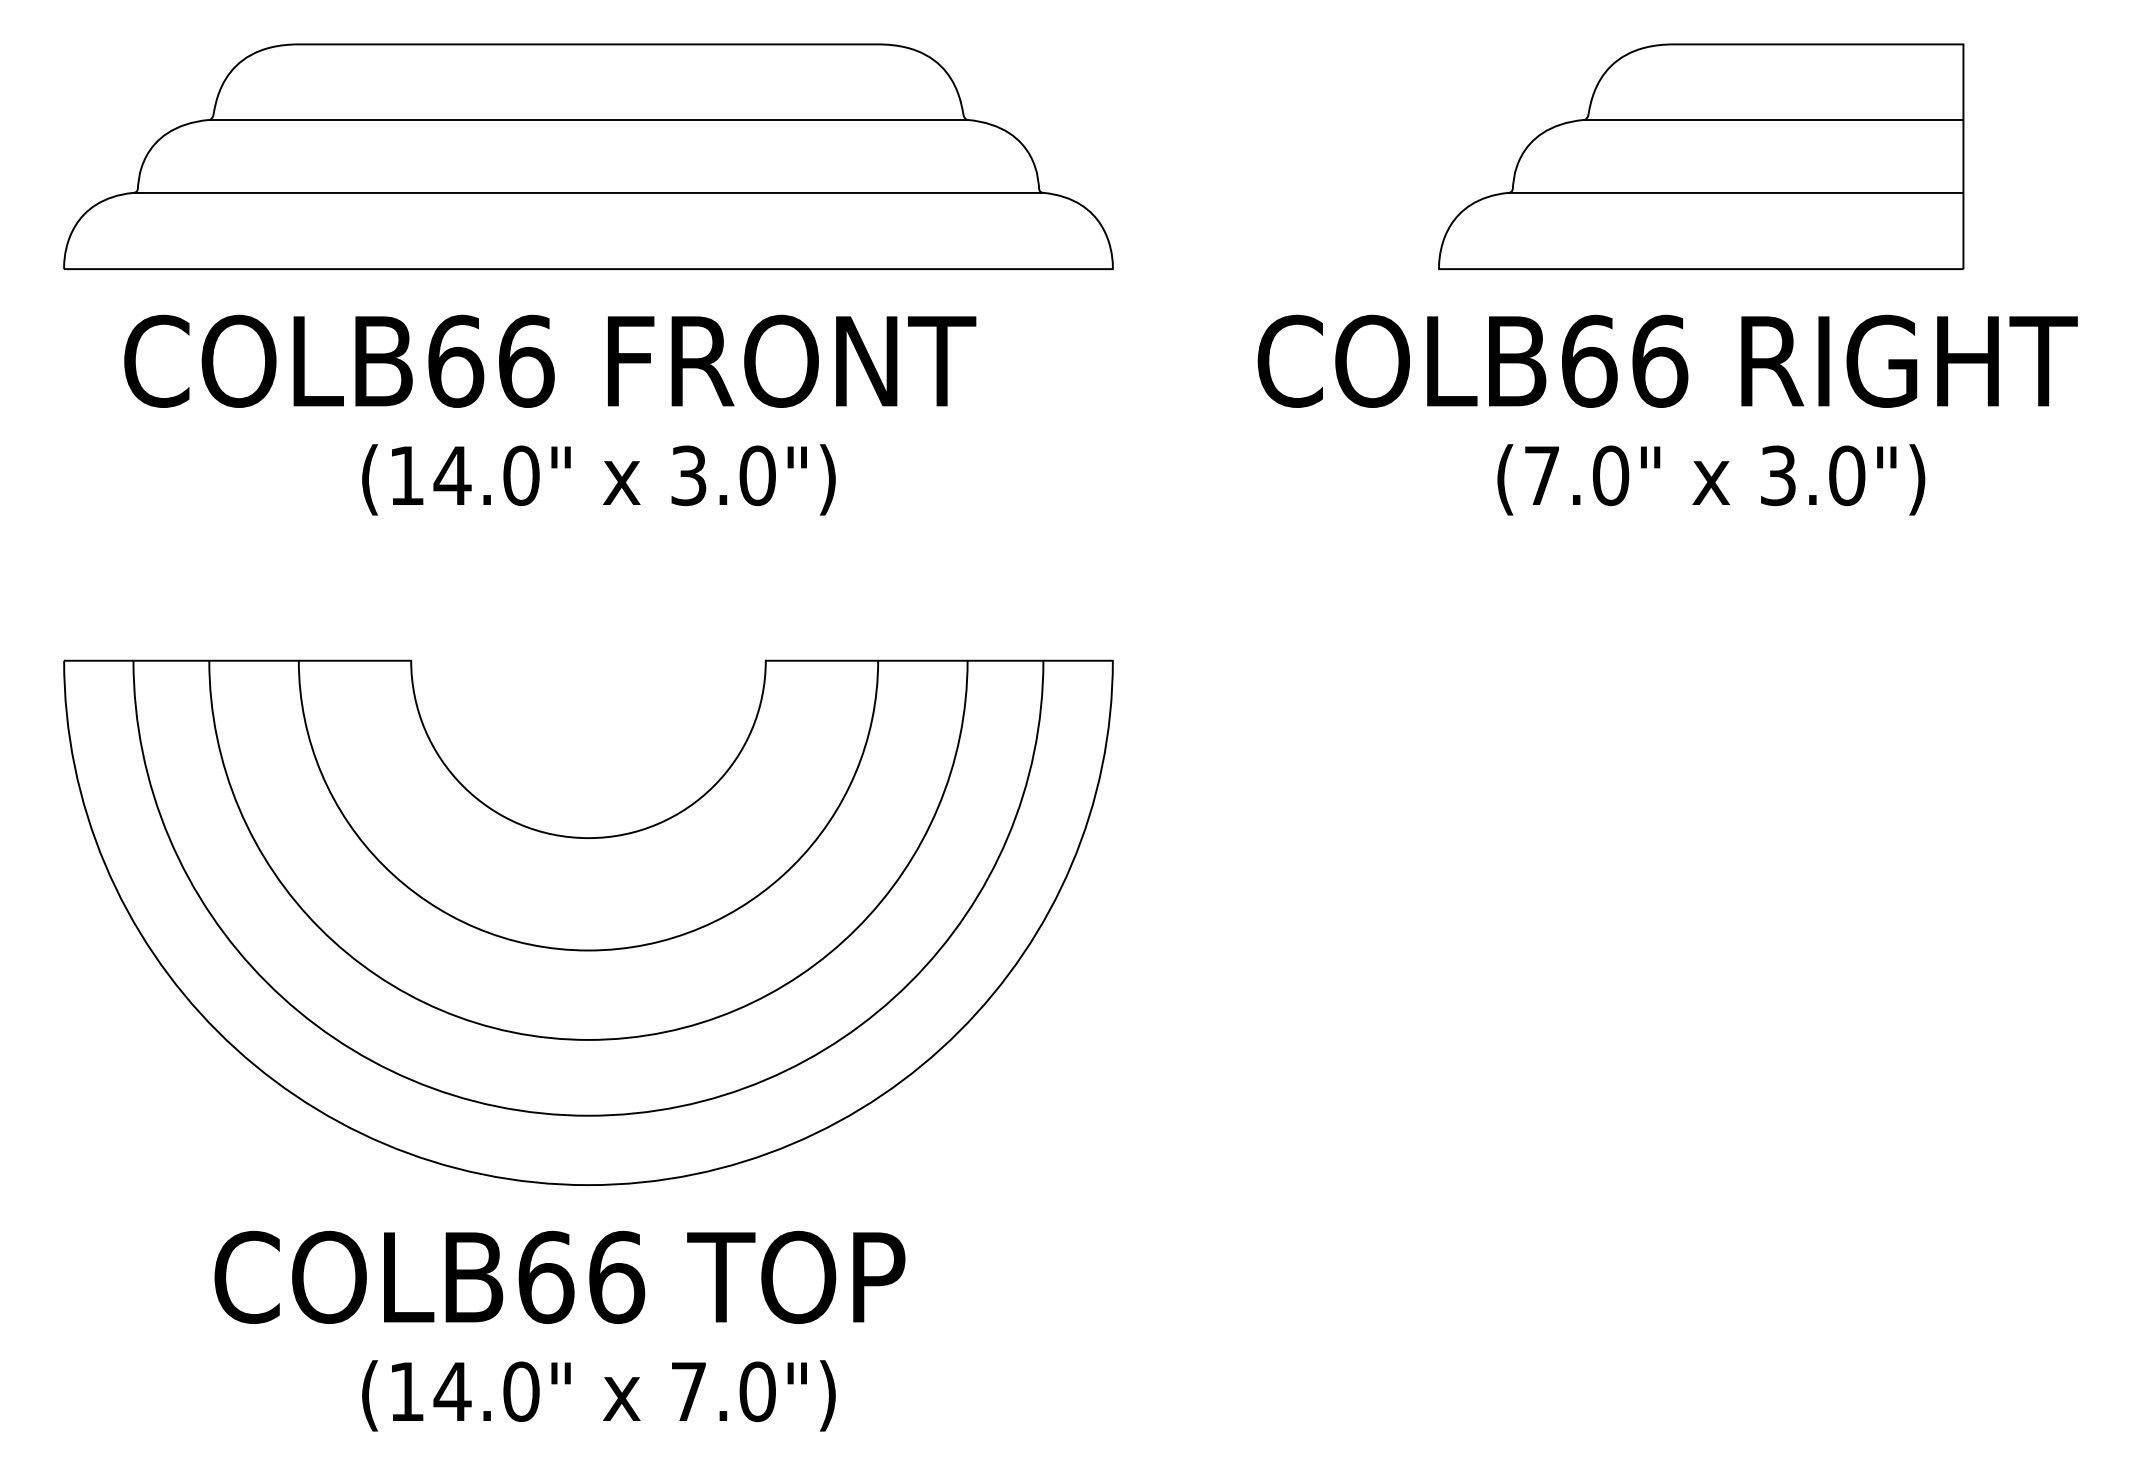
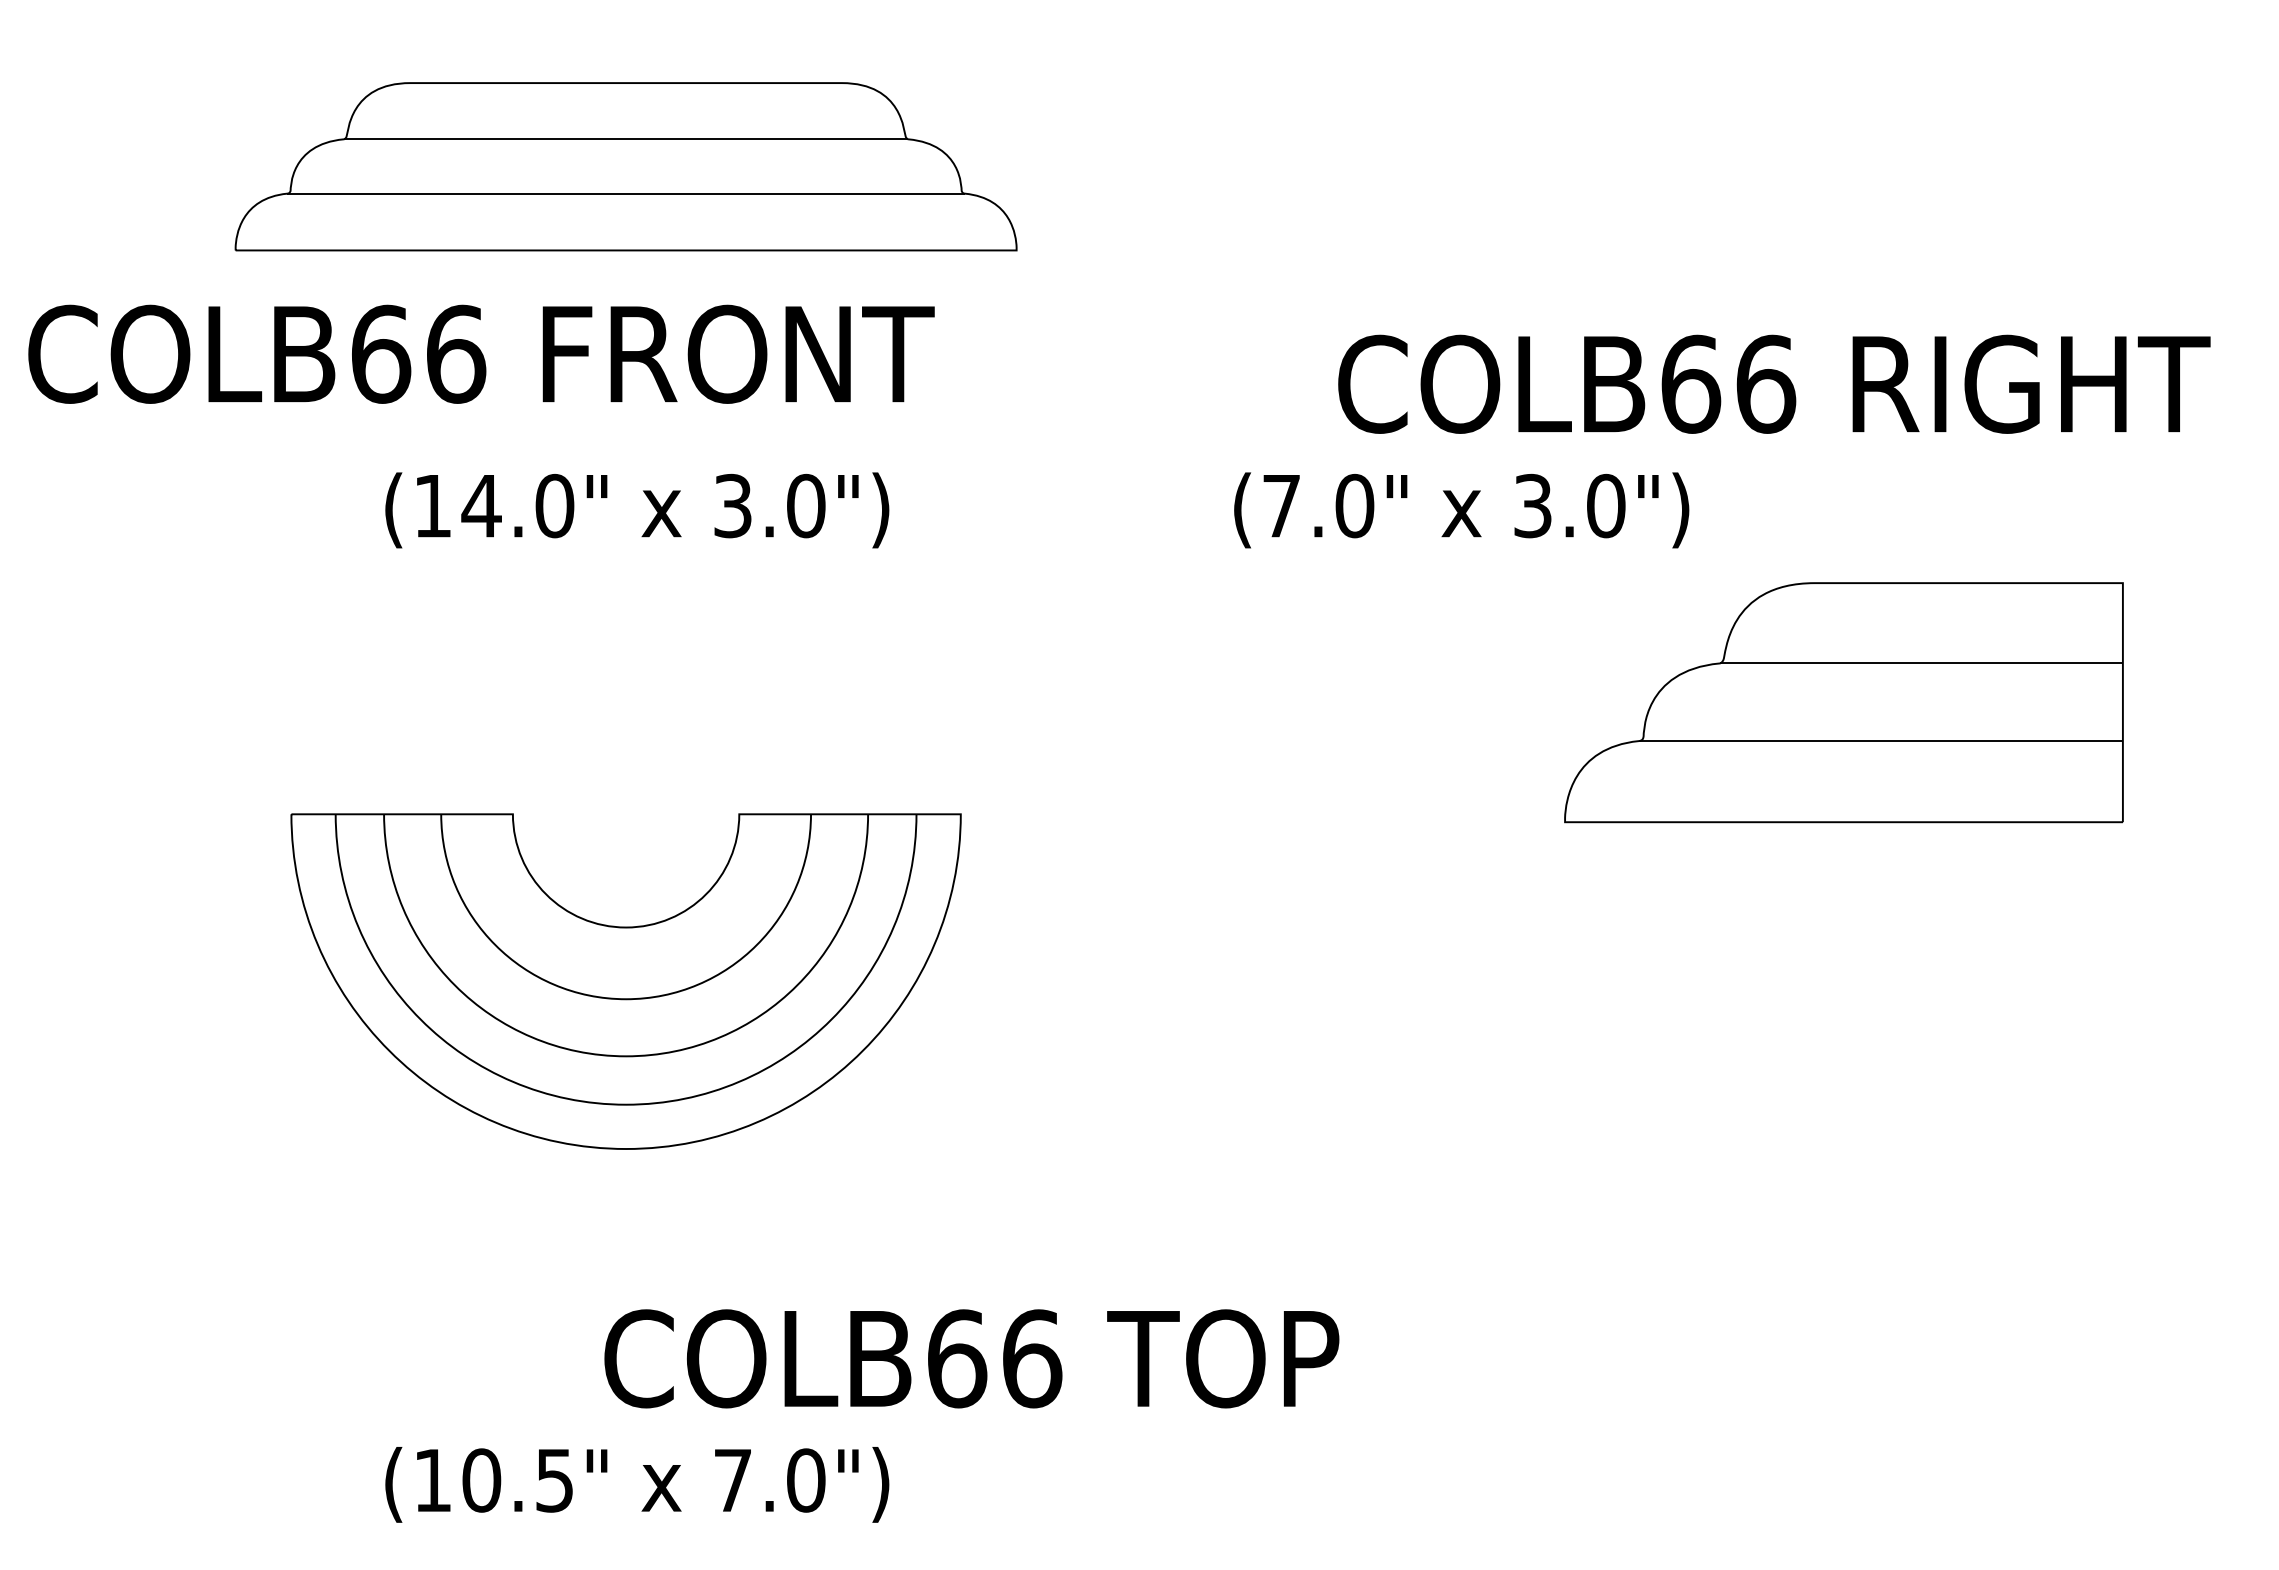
part: (587, 156) -> (625, 166), size x0.7
part: (1700, 156) -> (1843, 702), moved
text: (550, 360) -> (481, 353), moved
text: (1711, 479) -> (1461, 510), moved
part: (587, 922) -> (625, 981), size x0.6
text: (559, 1277) -> (971, 1358), moved
text: (486, 1391) -> (517, 1480), (14.0" -> (10.5"

